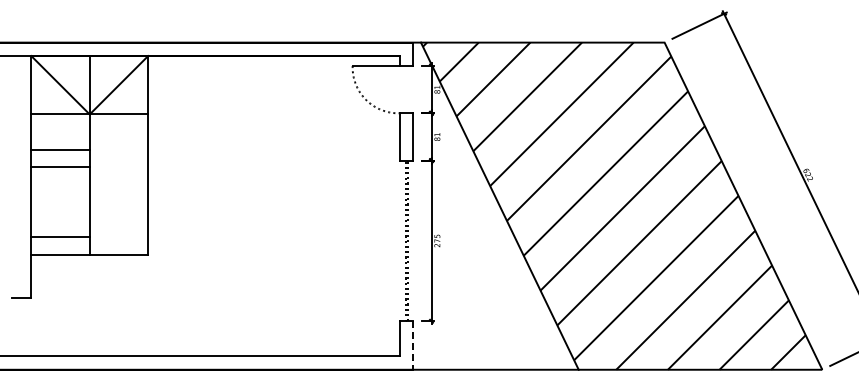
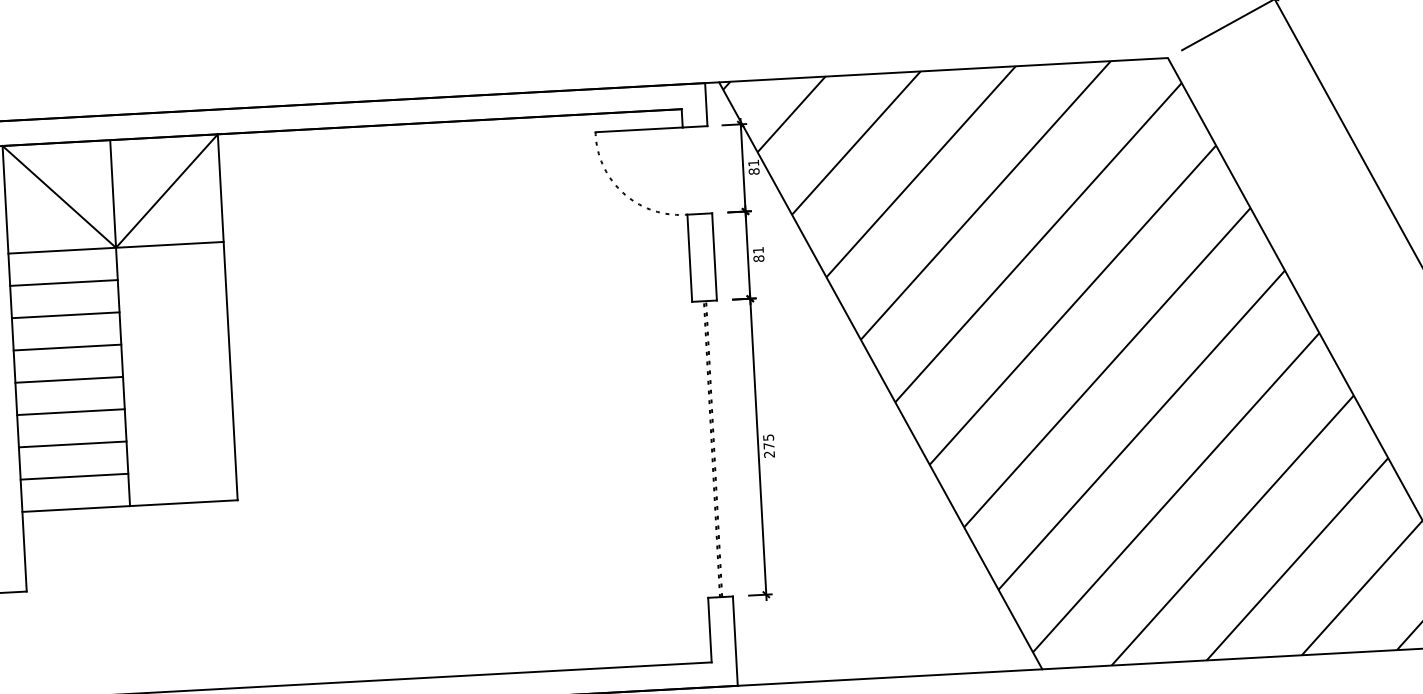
line: (60, 131) -> (63, 282), added
line: (60, 184) -> (69, 379), added
line: (60, 202) -> (70, 412), added
line: (60, 219) -> (72, 444), added
line: (413, 346) -> (735, 642), dashed -> solid

